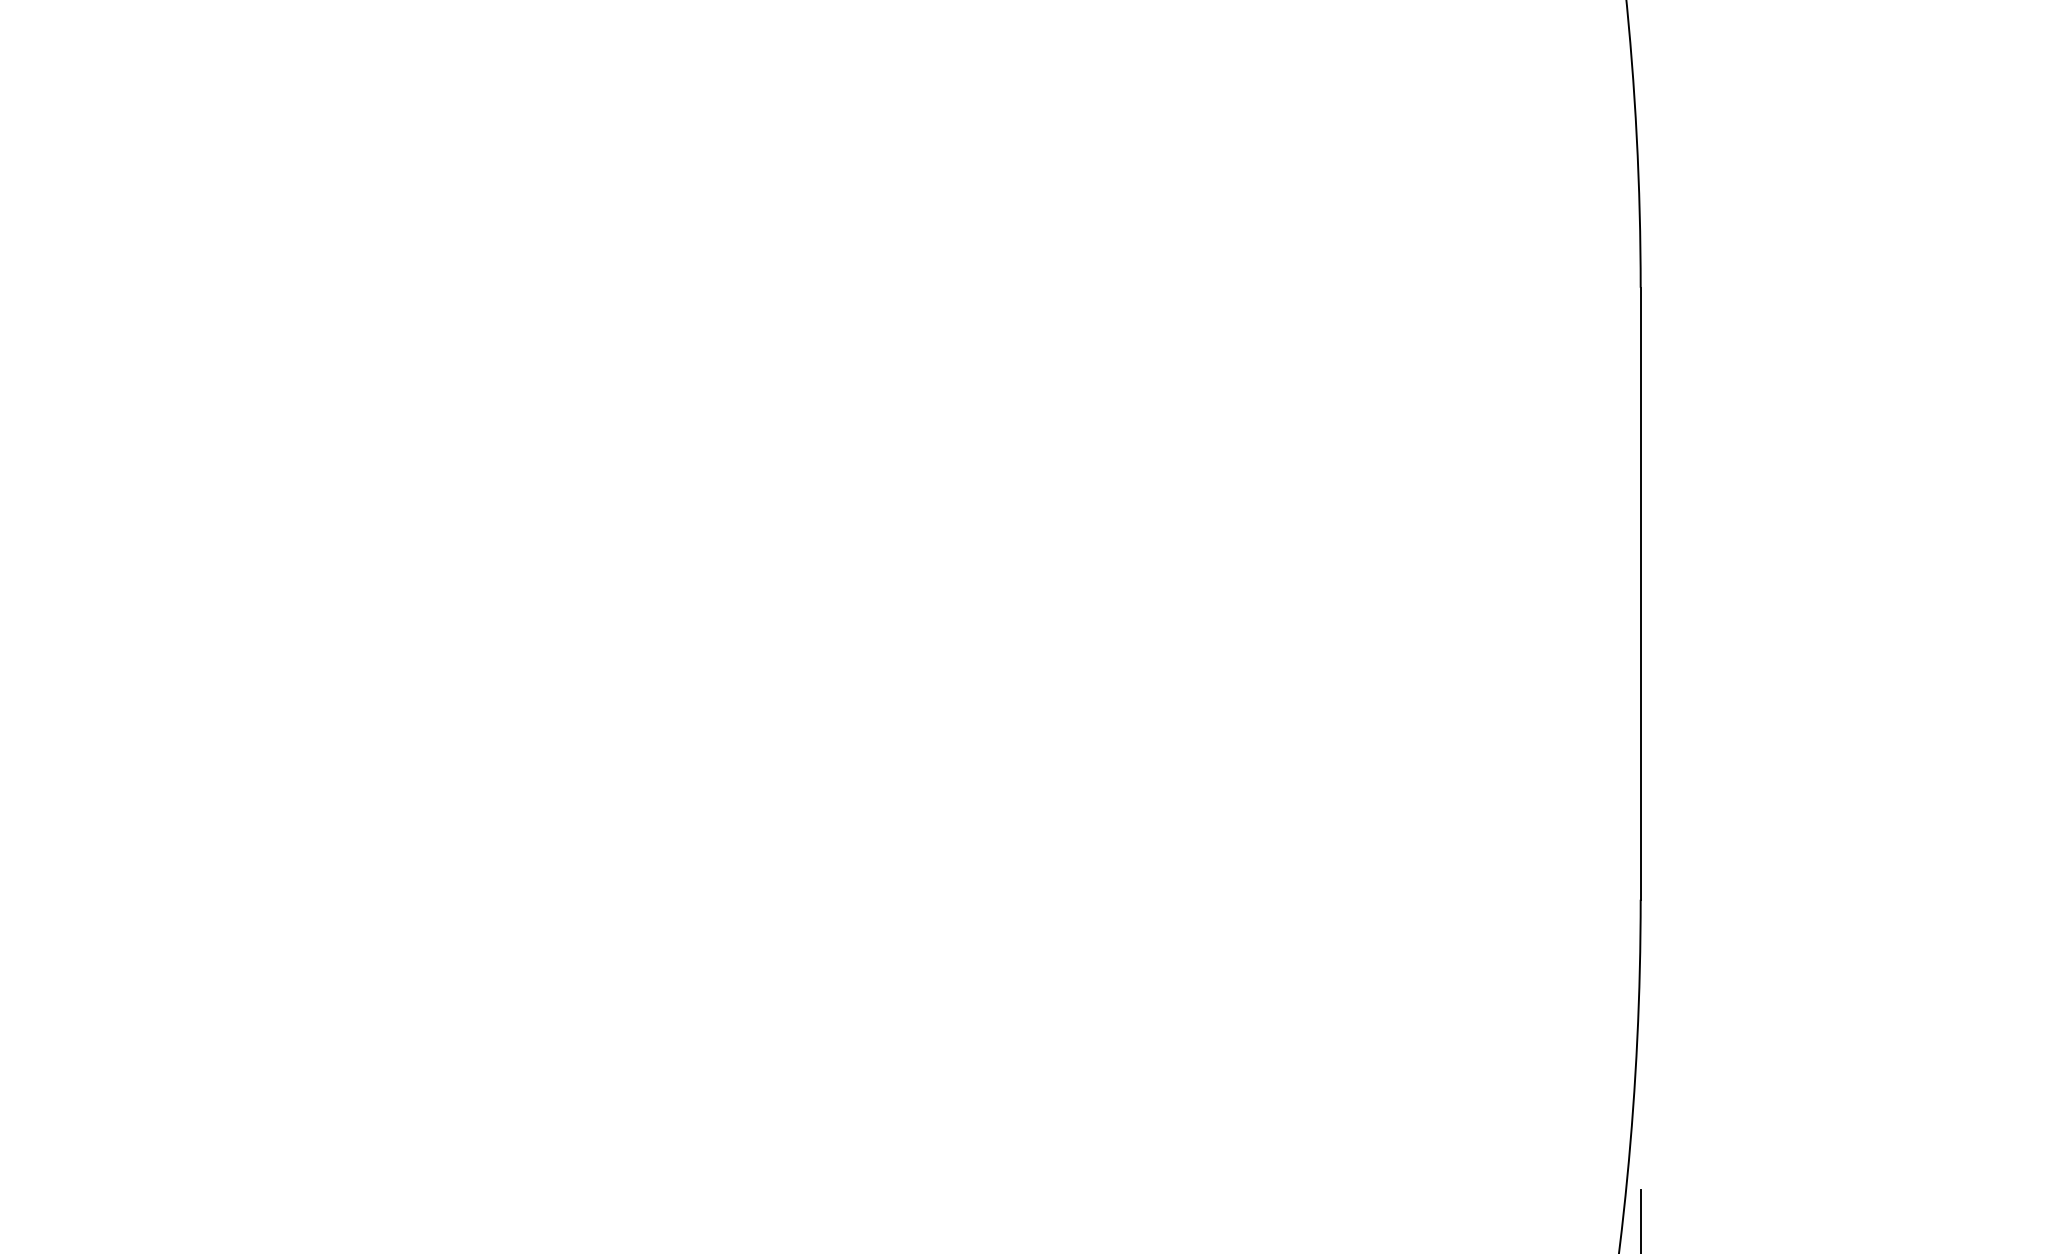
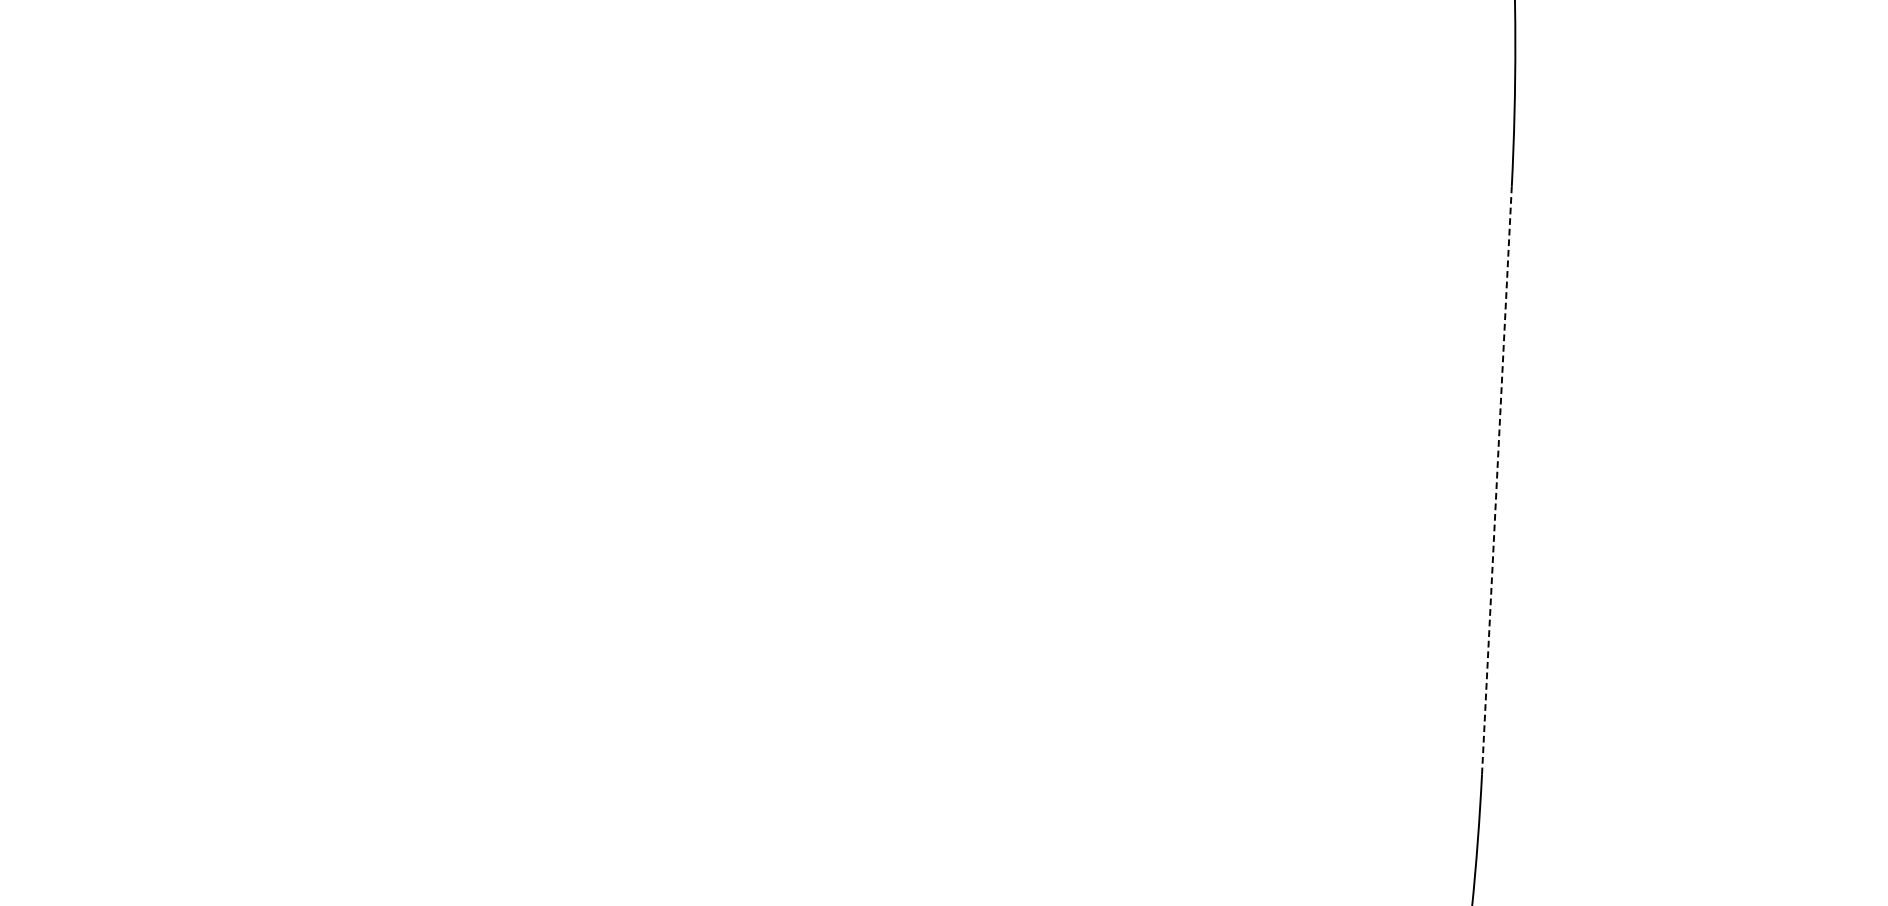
line: (1640, 593) -> (1496, 480), solid -> dashed

